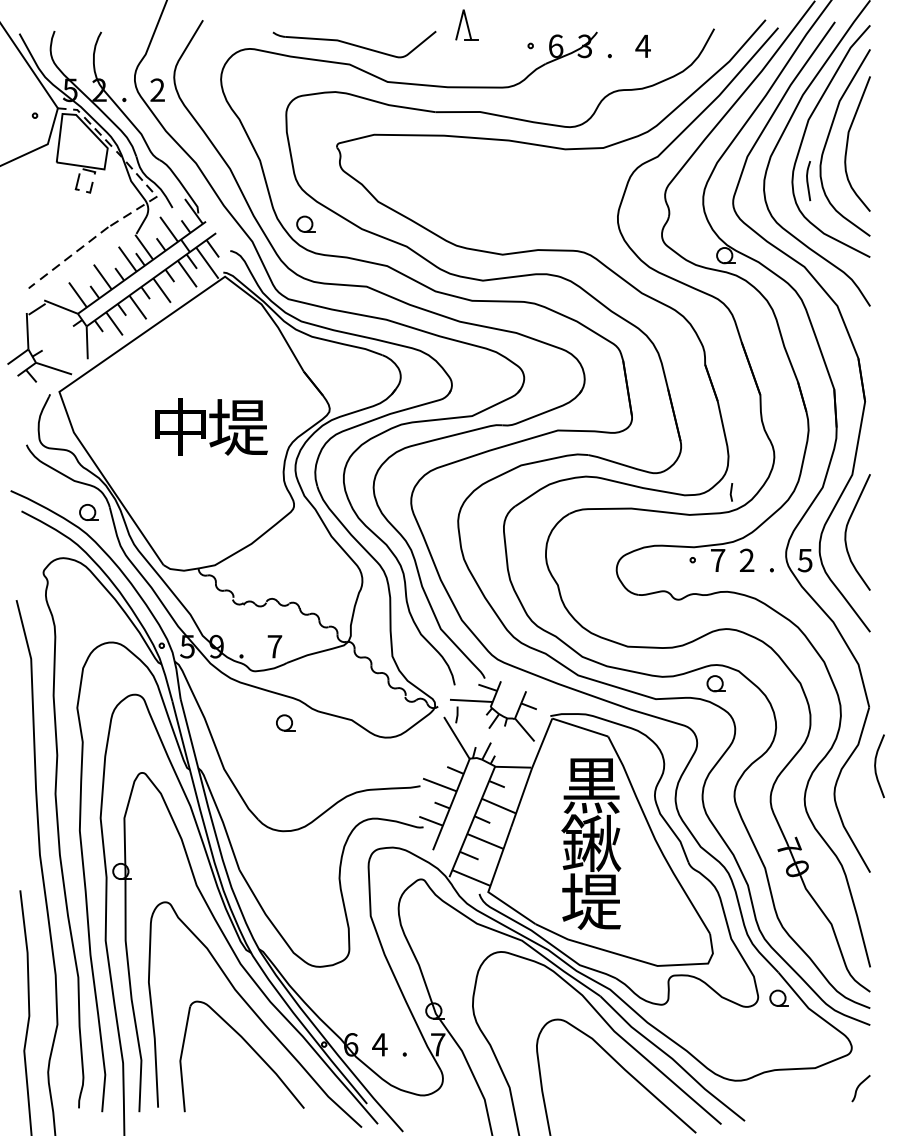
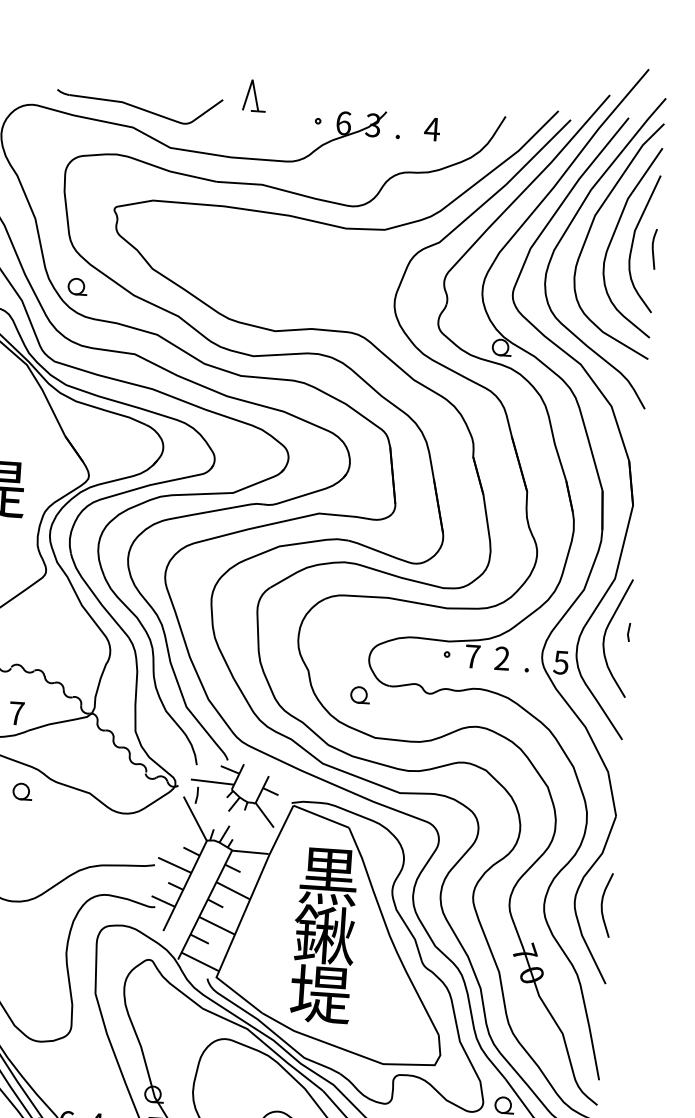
curve: (808, 181) -> (653, 249), moved
line: (731, 492) -> (628, 632), moved
part: (715, 683) -> (359, 694), moved
curve: (876, 767) -> (603, 906), moved

